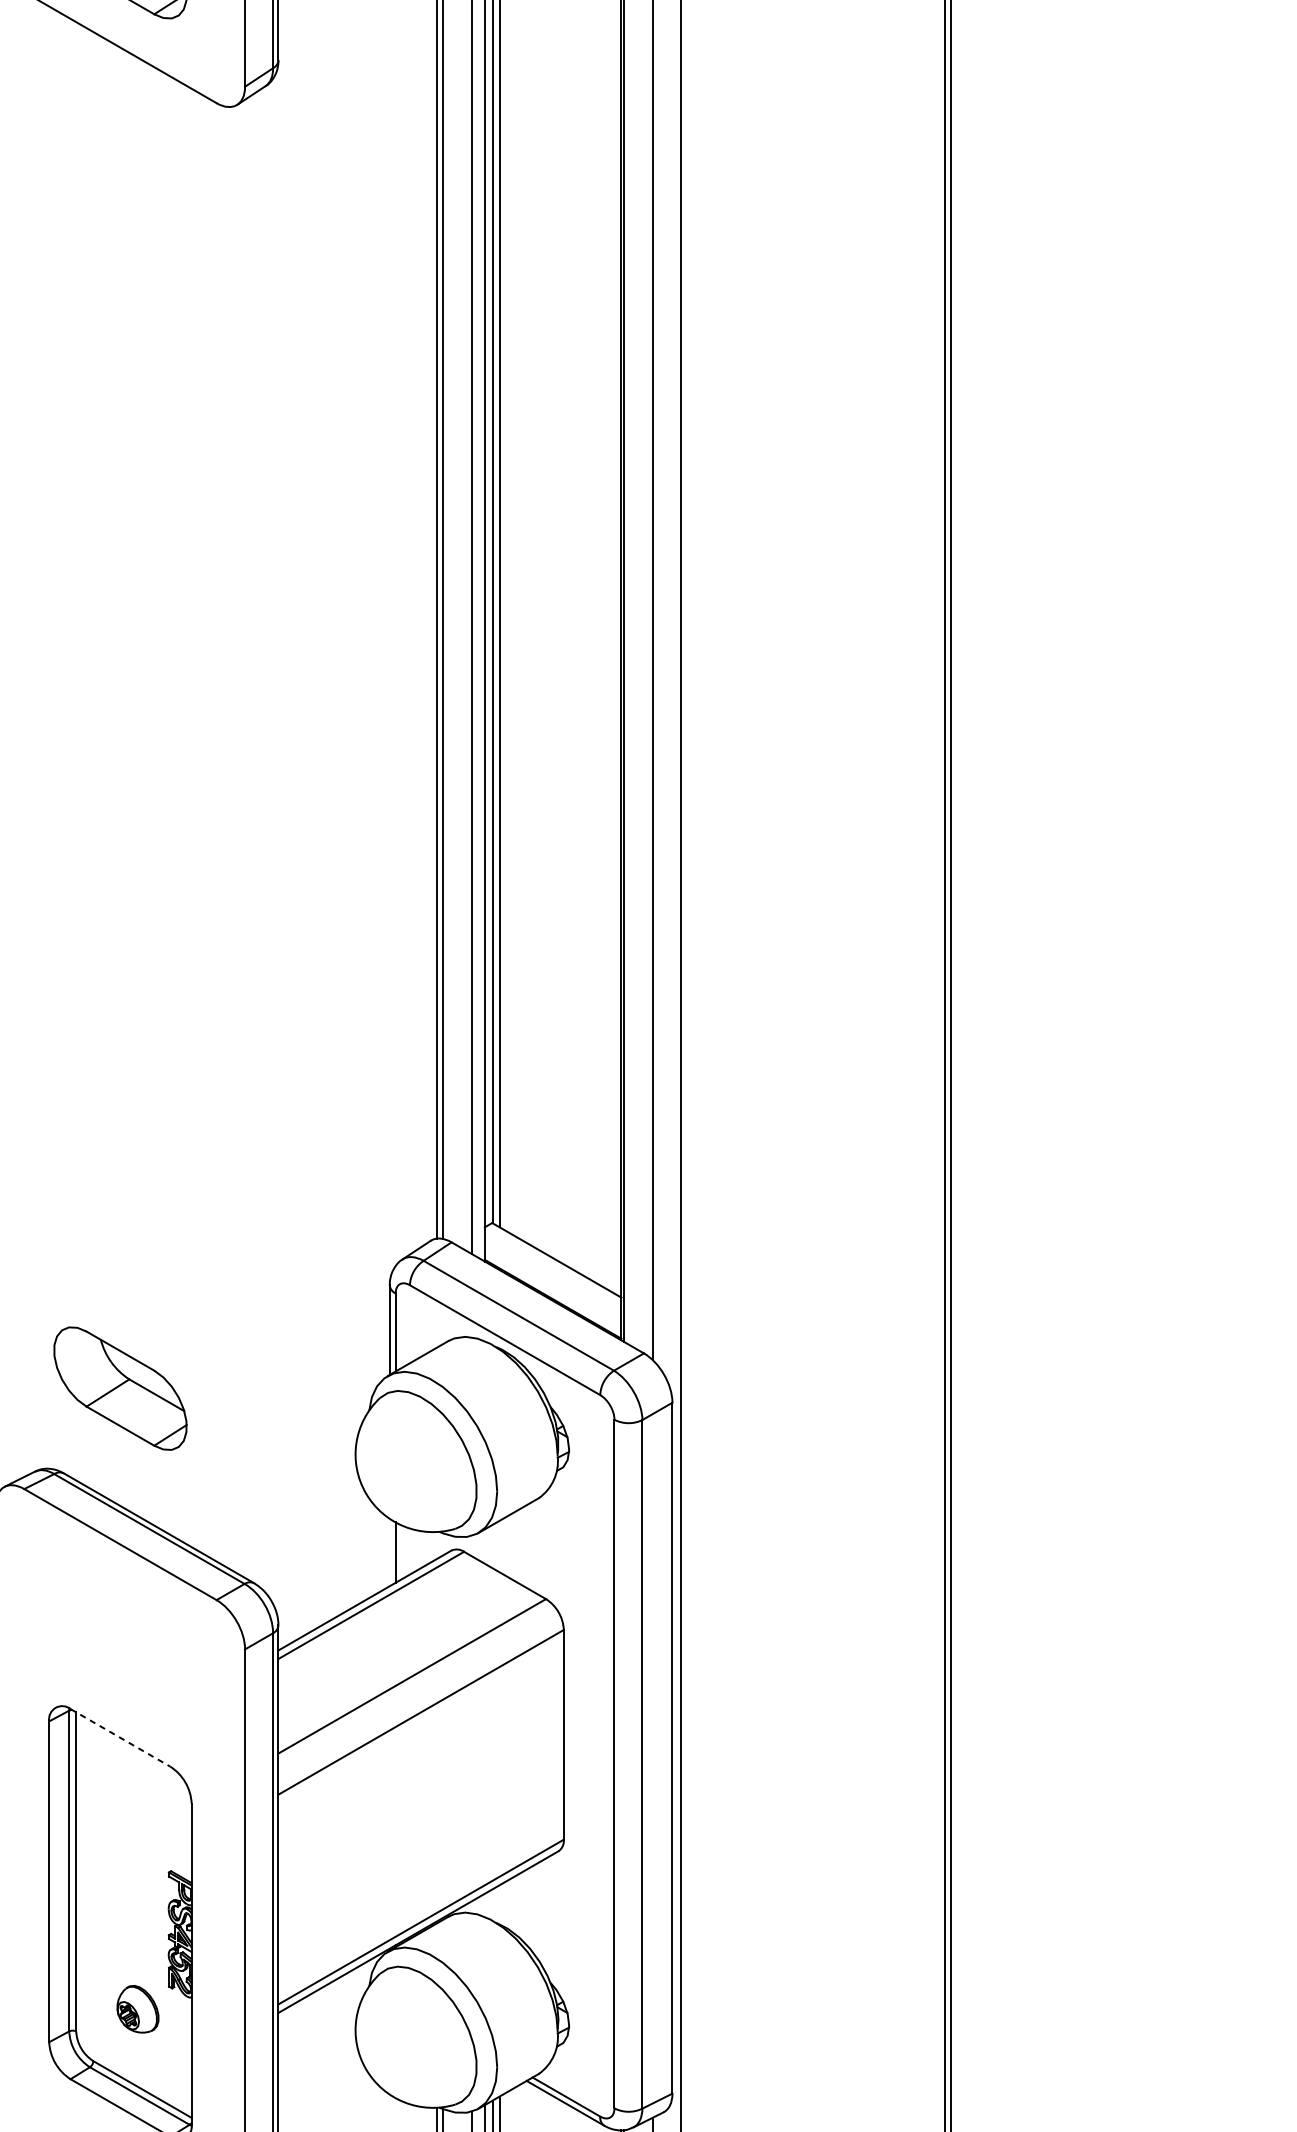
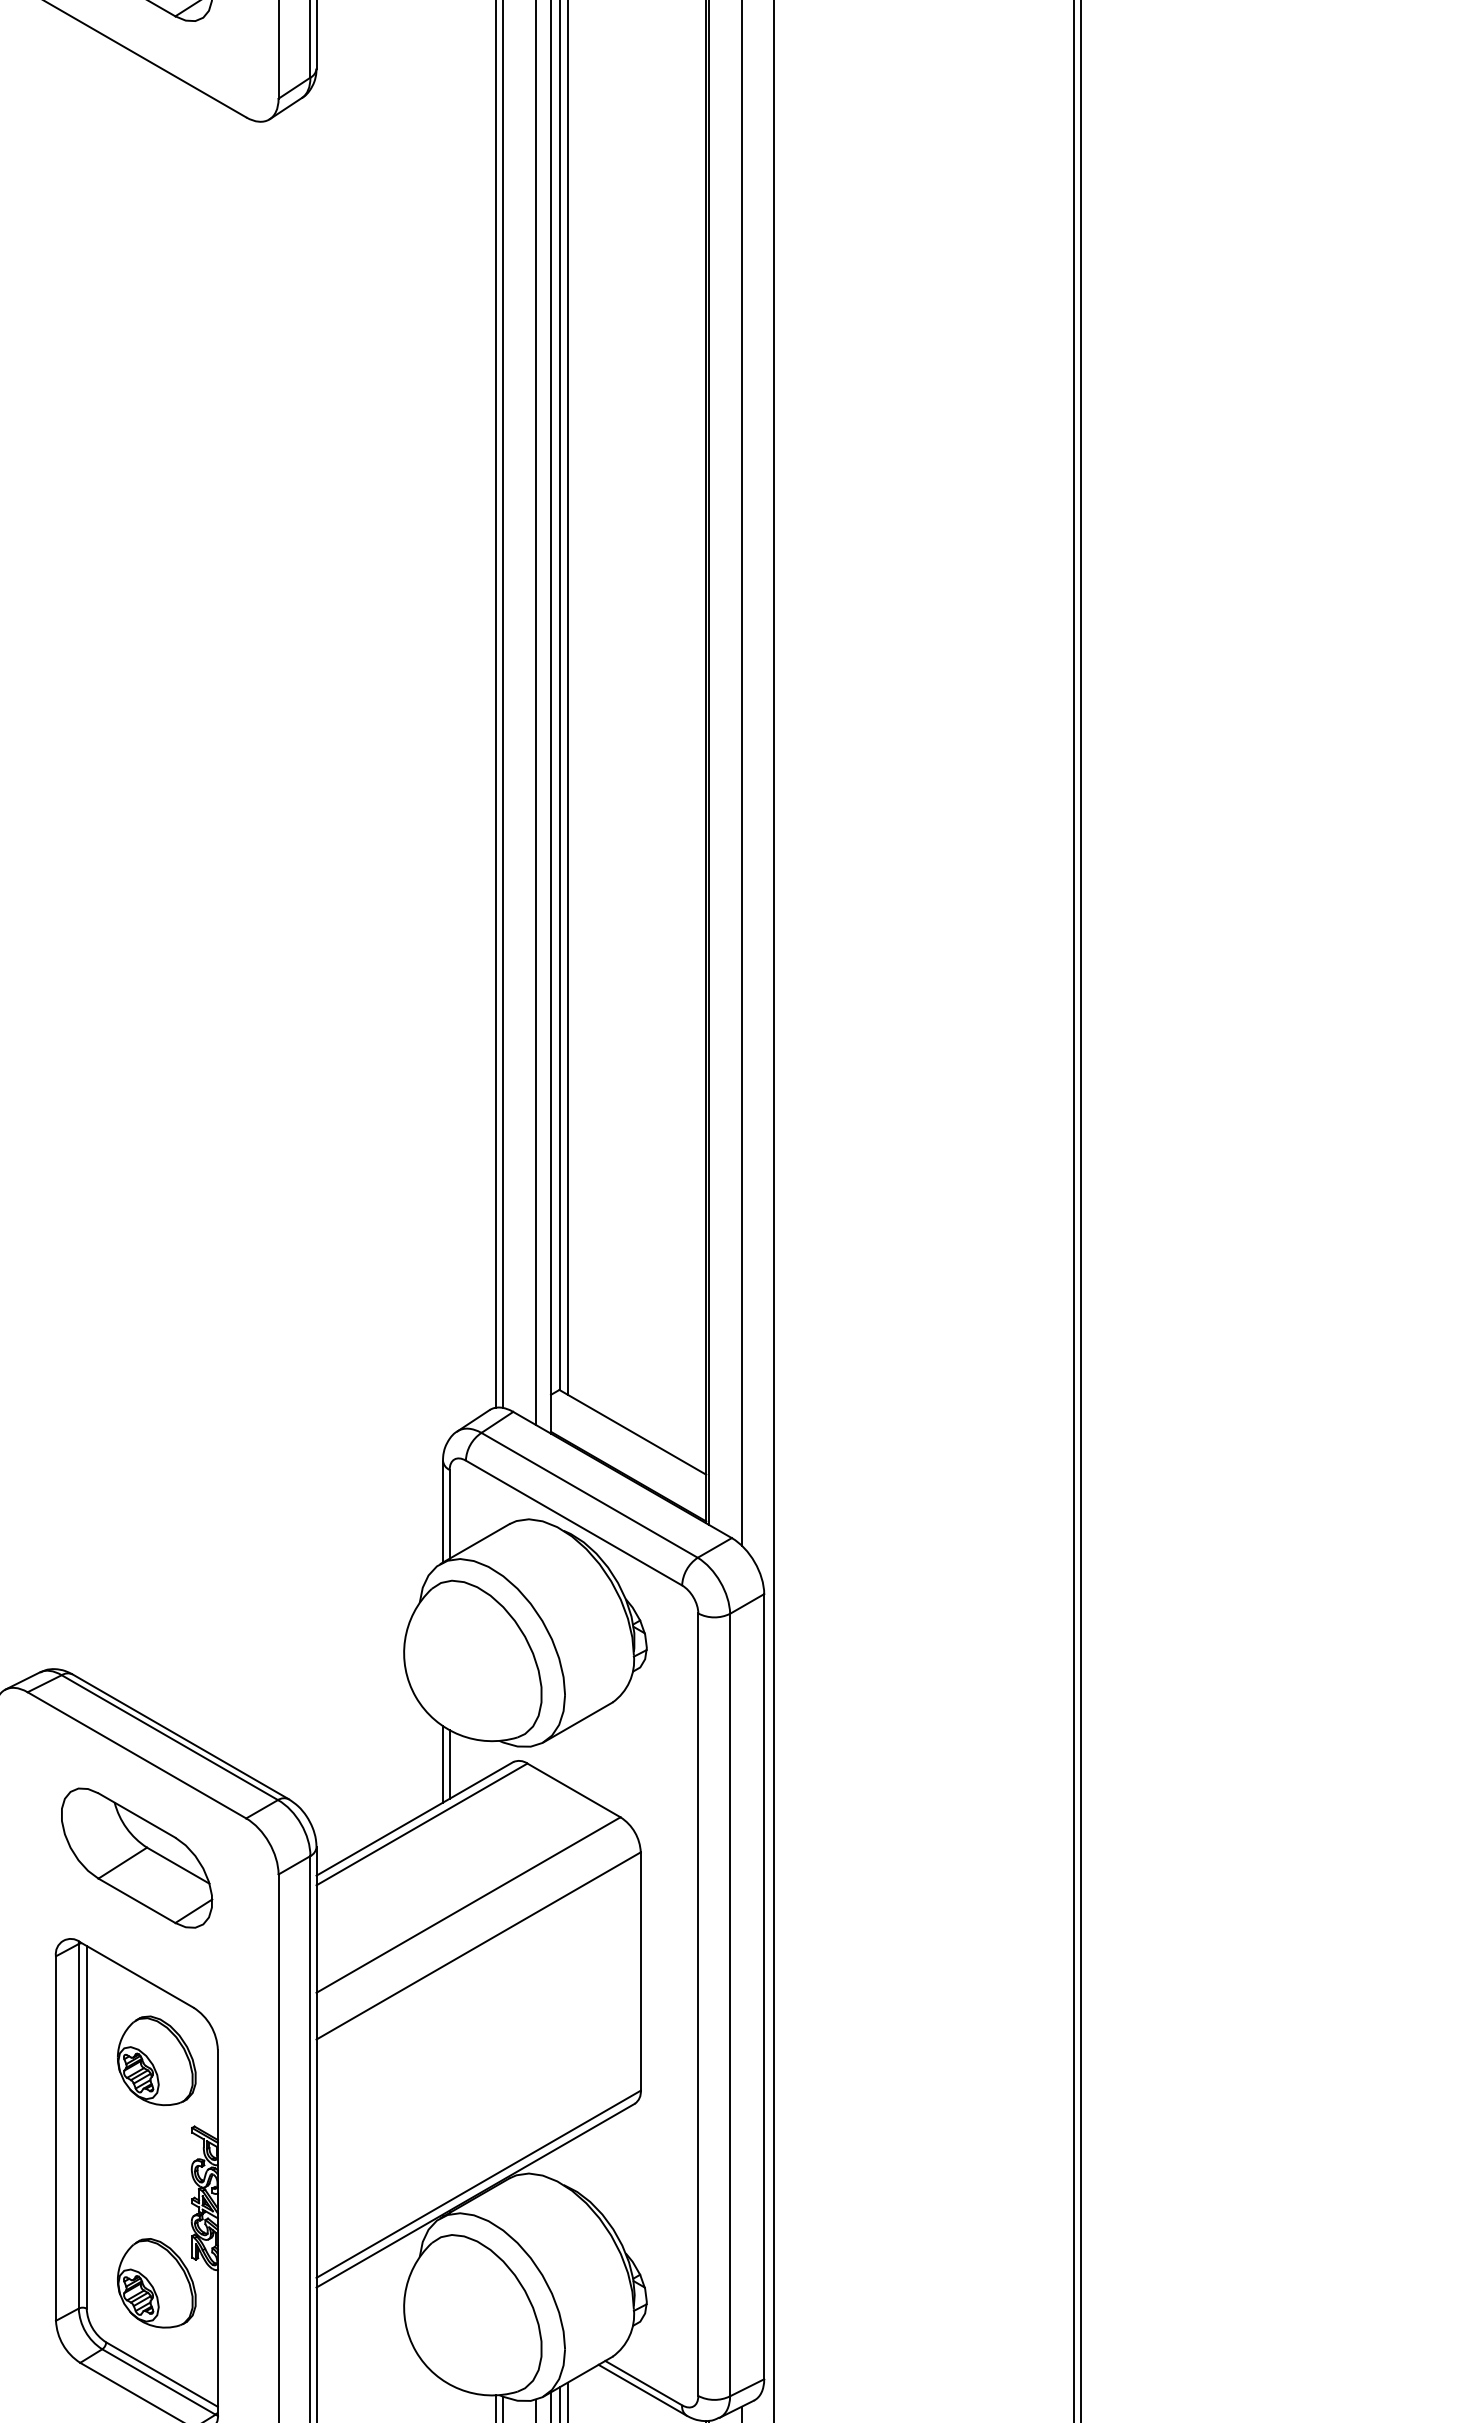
part: (120, 1388) -> (137, 1857), moved
line: (389, 1552) -> (442, 1764), added
line: (120, 1738) -> (137, 1975), dashed -> solid
part: (137, 1813) -> (156, 2060), added
part: (137, 2009) -> (156, 2283), size x1.67

